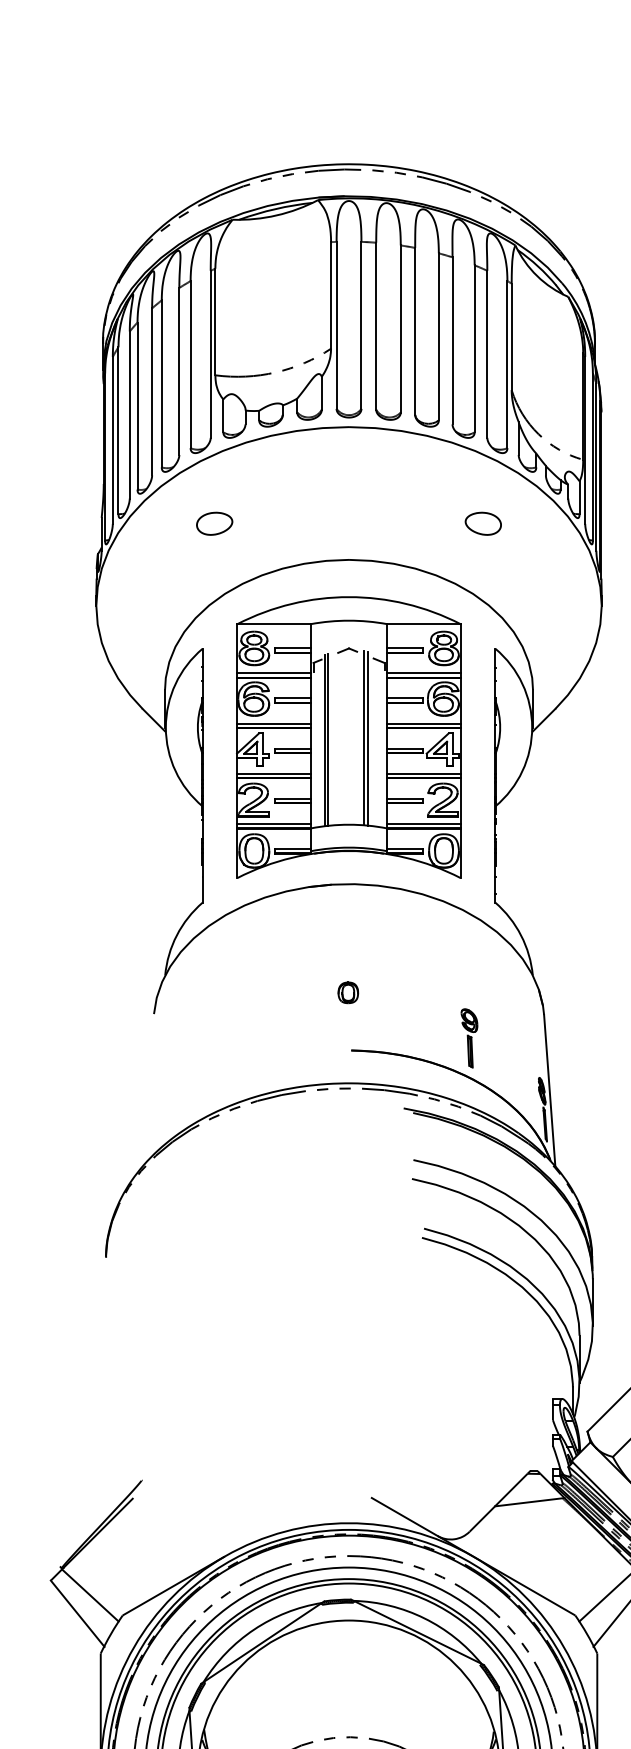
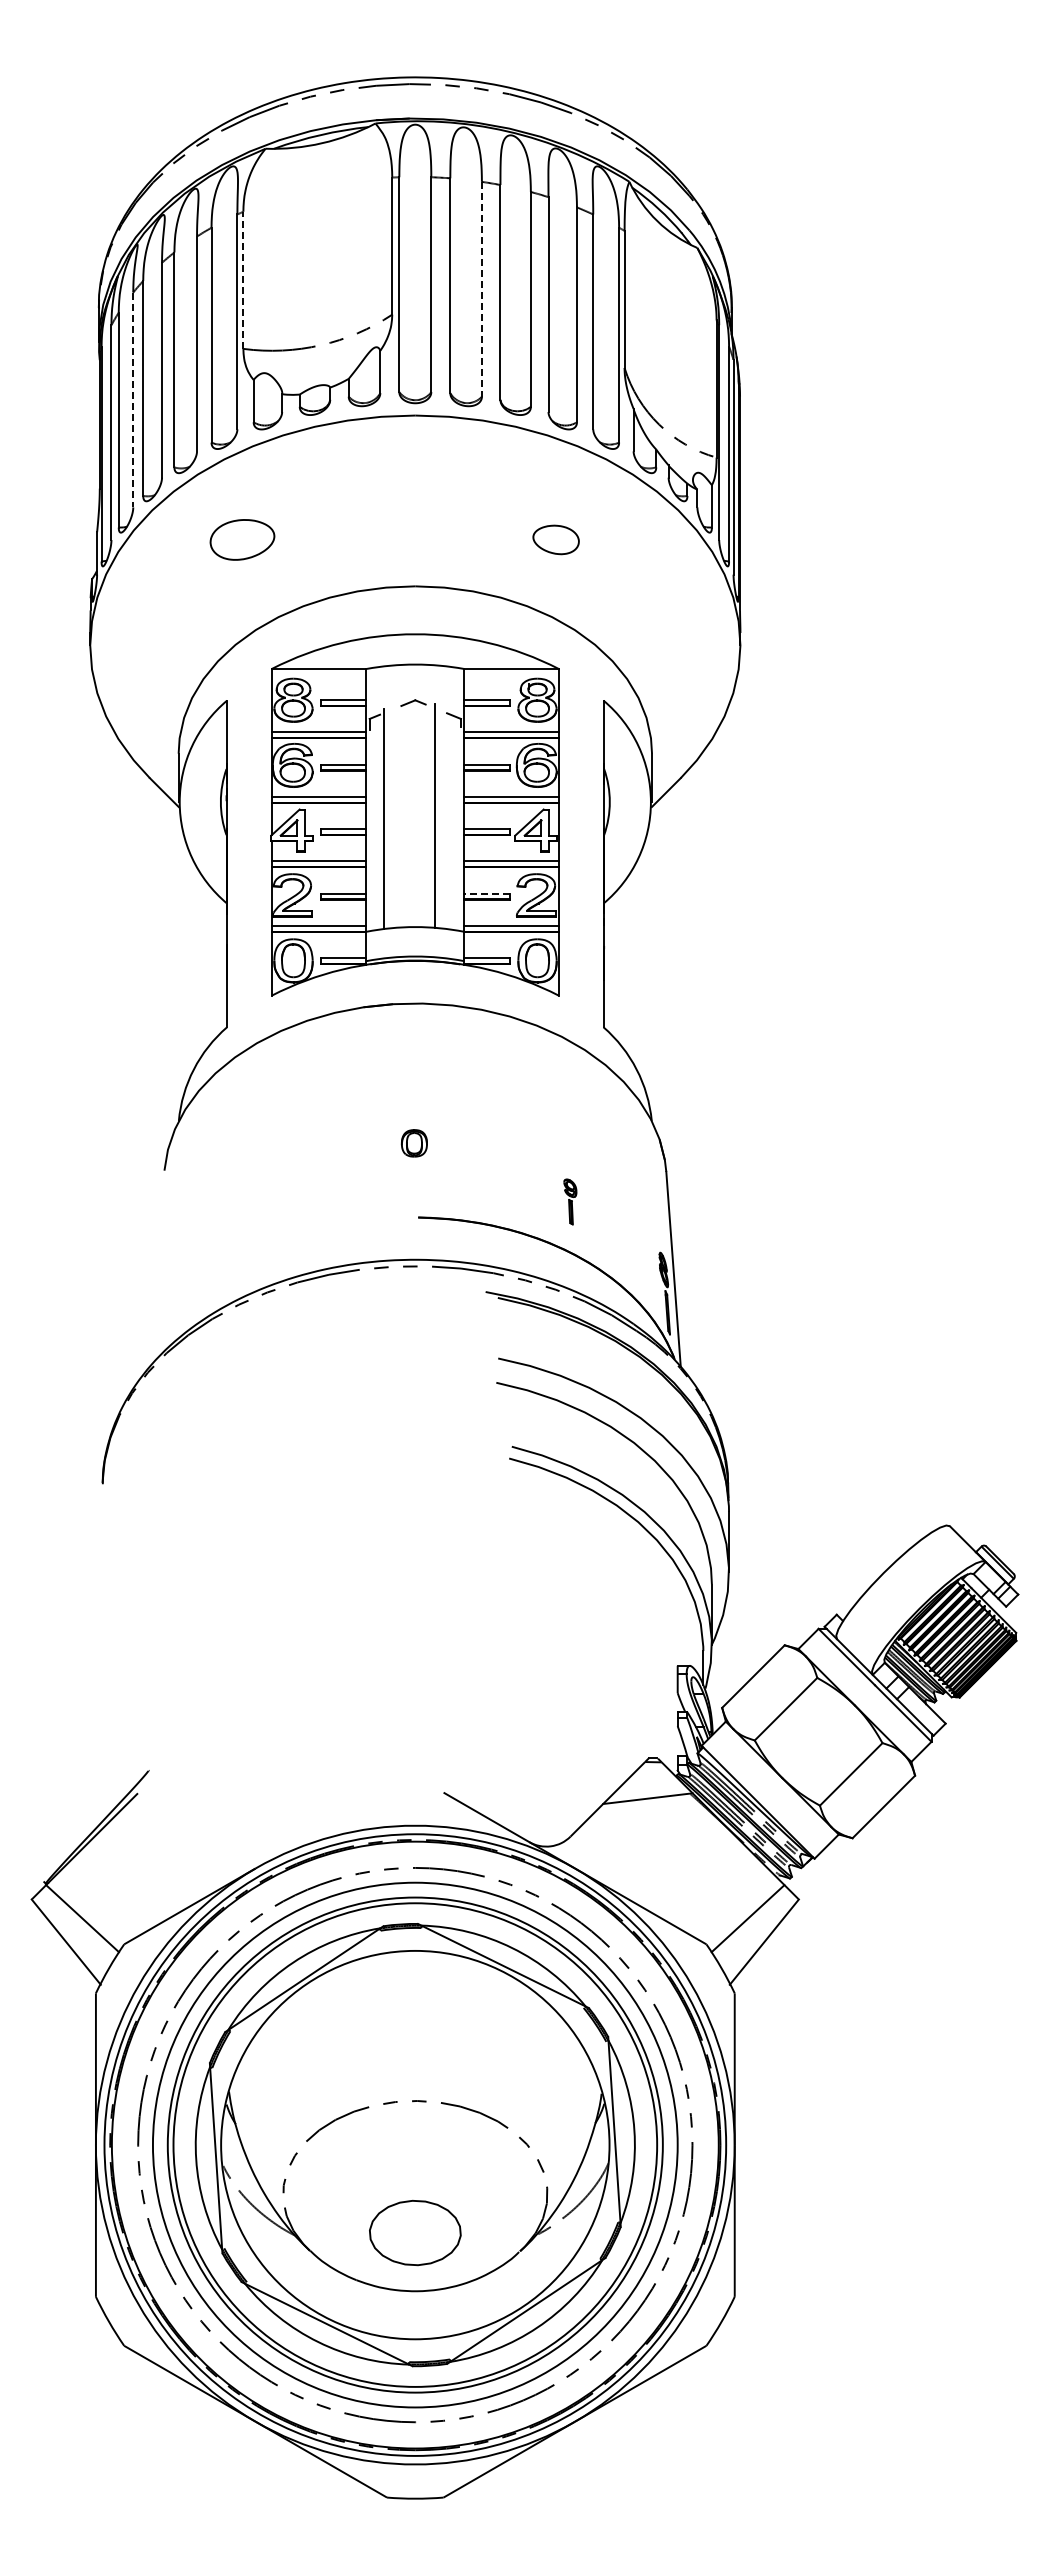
line: (215, 322) -> (243, 280), solid -> dashed
line: (400, 329) -> (481, 289), solid -> dashed
line: (129, 415) -> (133, 400), solid -> dashed
part: (214, 523) -> (242, 539), size x1.4
part: (482, 523) -> (555, 539), moved
line: (367, 738) -> (439, 816), removed
line: (327, 739) -> (387, 817), removed
line: (405, 798) -> (487, 893), solid -> dashed
part: (469, 1038) -> (570, 1201), size x0.6

